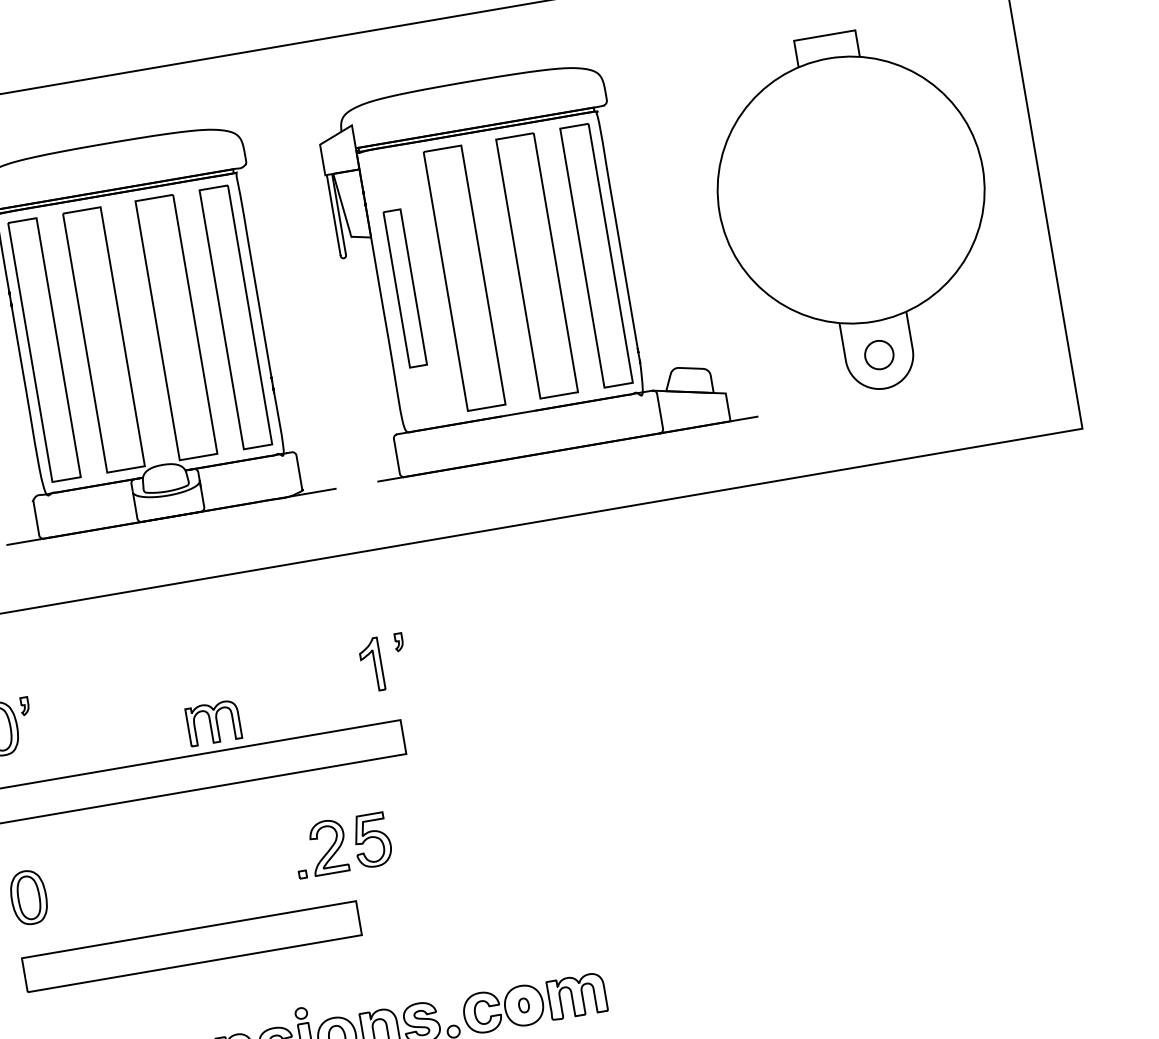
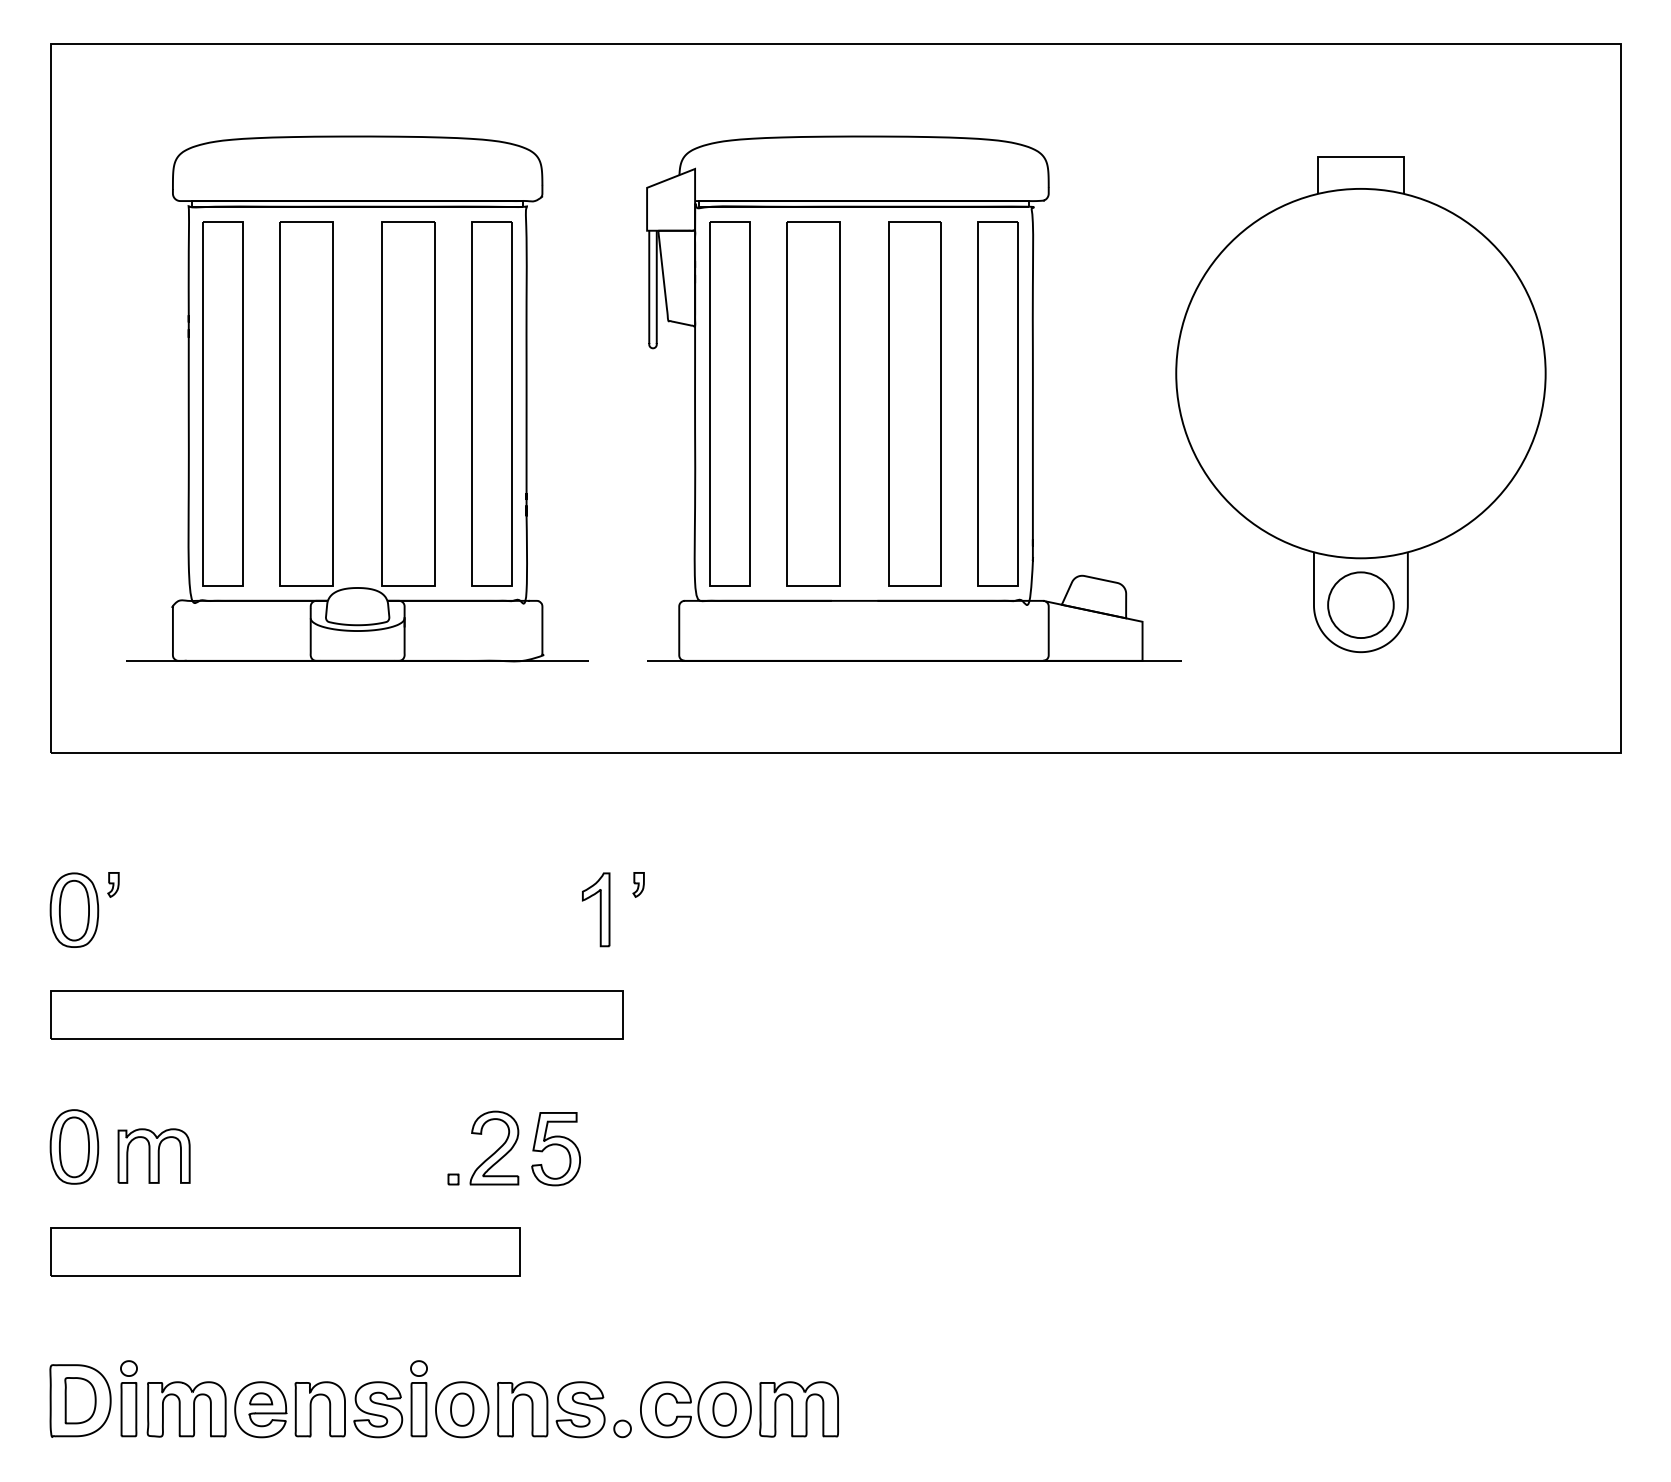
part: (405, 288) -> (729, 403), size x1.67
circle: (879, 355) -> (1360, 605), size x1.67
part: (213, 722) -> (153, 1155), moved
part: (523, 1005) -> (724, 1409), size x1.67

